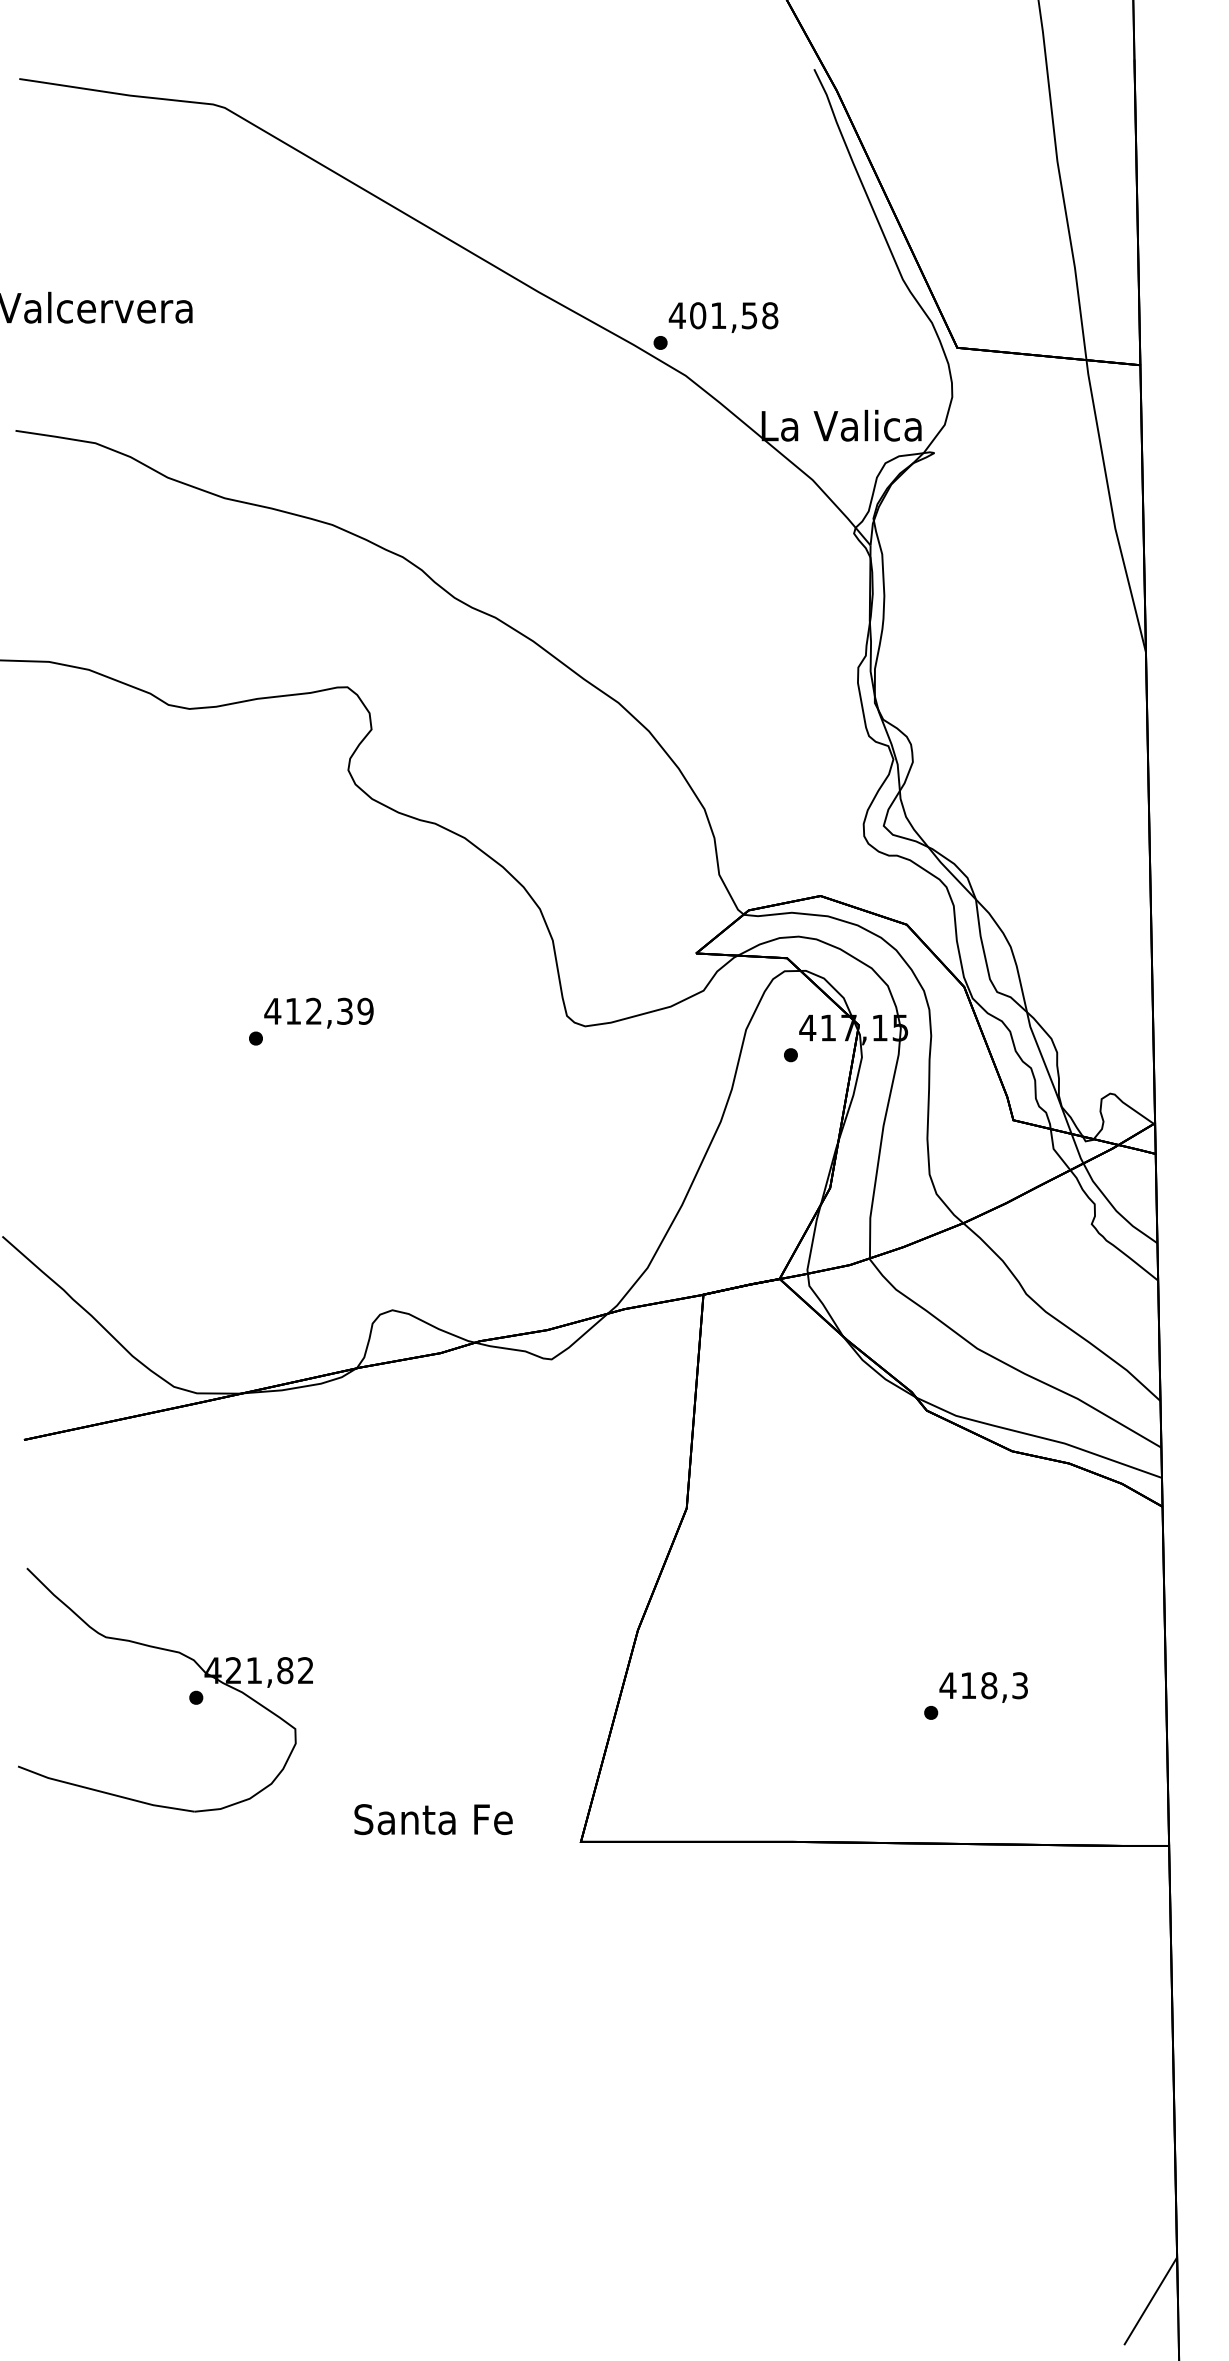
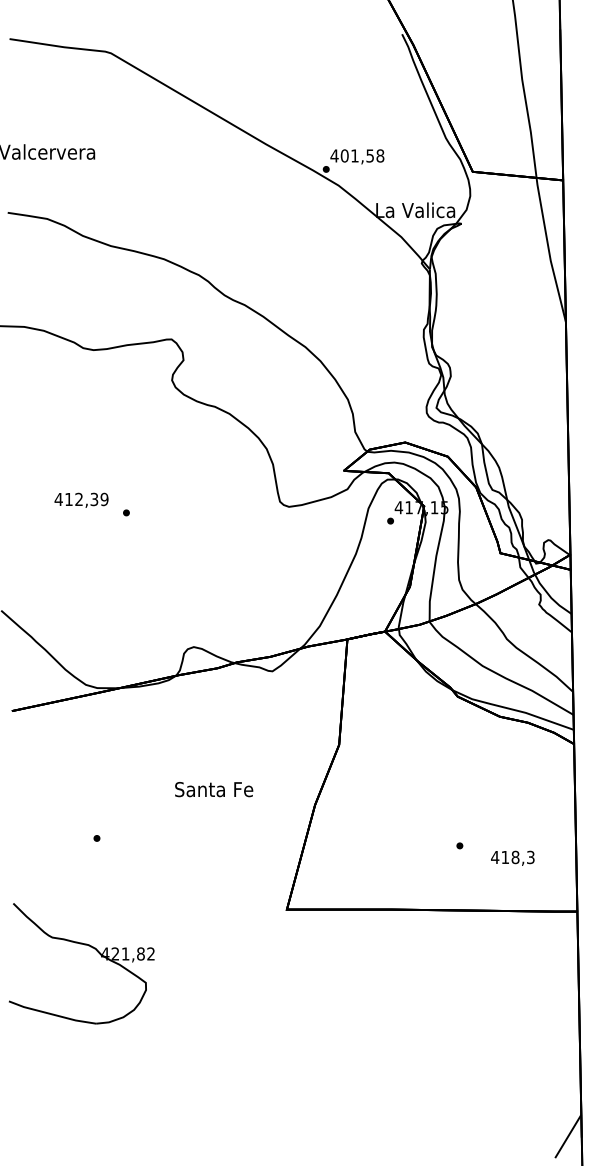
text: (318, 1011) -> (81, 499), moved
part: (171, 1653) -> (84, 945), moved
text: (983, 1685) -> (512, 857), moved
text: (434, 1819) -> (214, 789), moved

